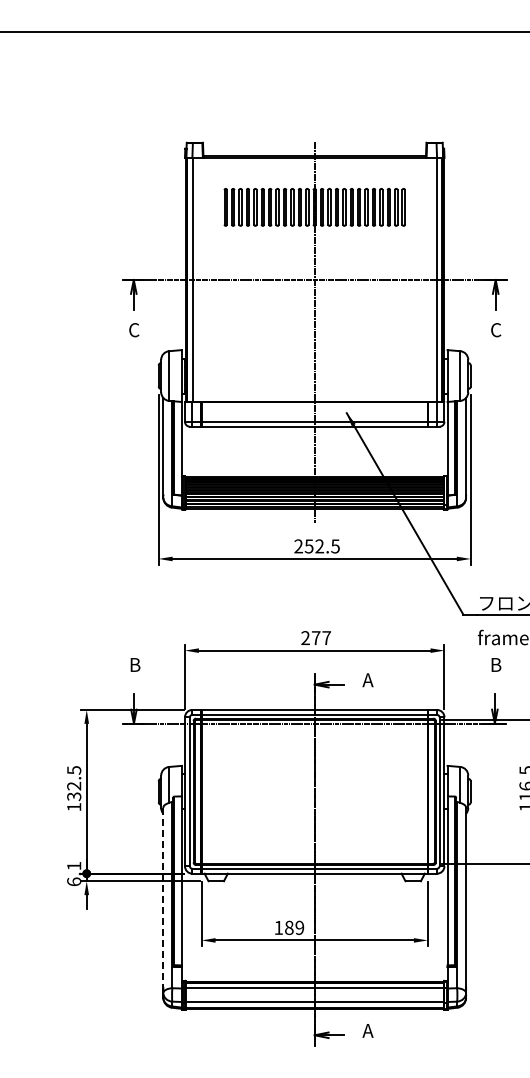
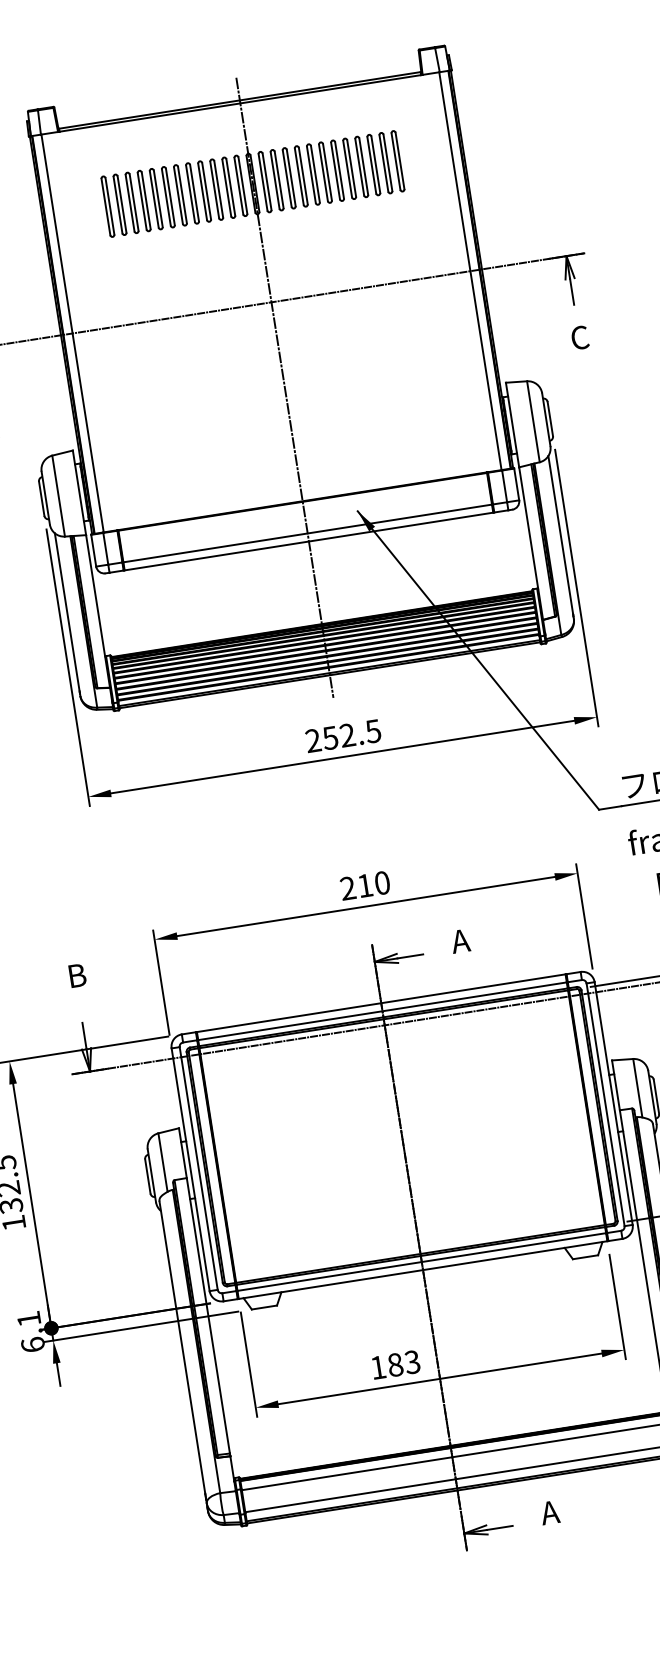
text: (321, 638) -> (374, 885), 277 -> 210
line: (163, 897) -> (182, 1347), dashed -> solid
text: (299, 927) -> (411, 1361), 189 -> 183

